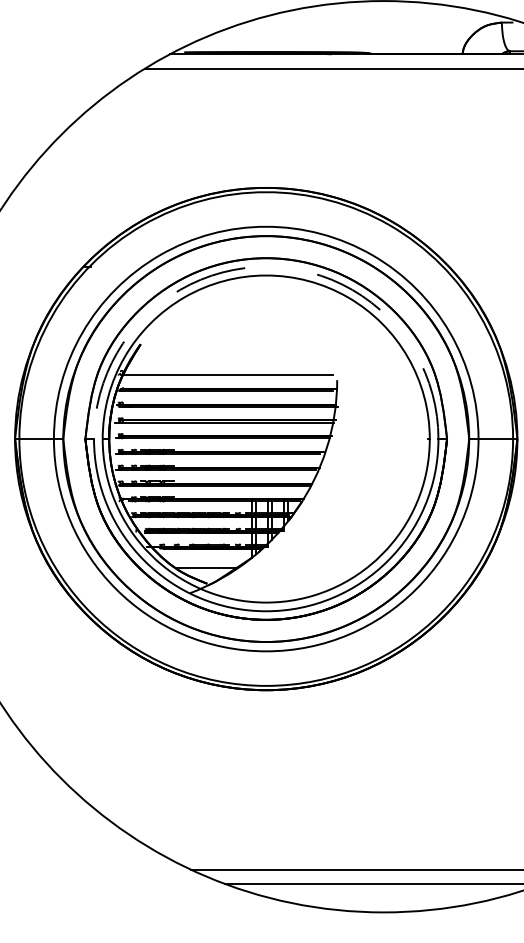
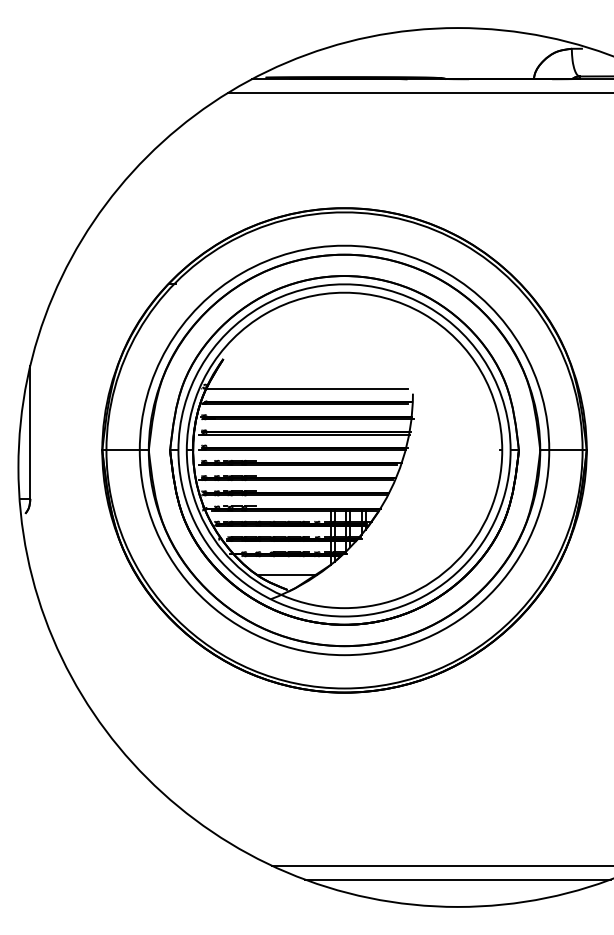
arc: (266, 266) -> (344, 284), dashed -> solid

